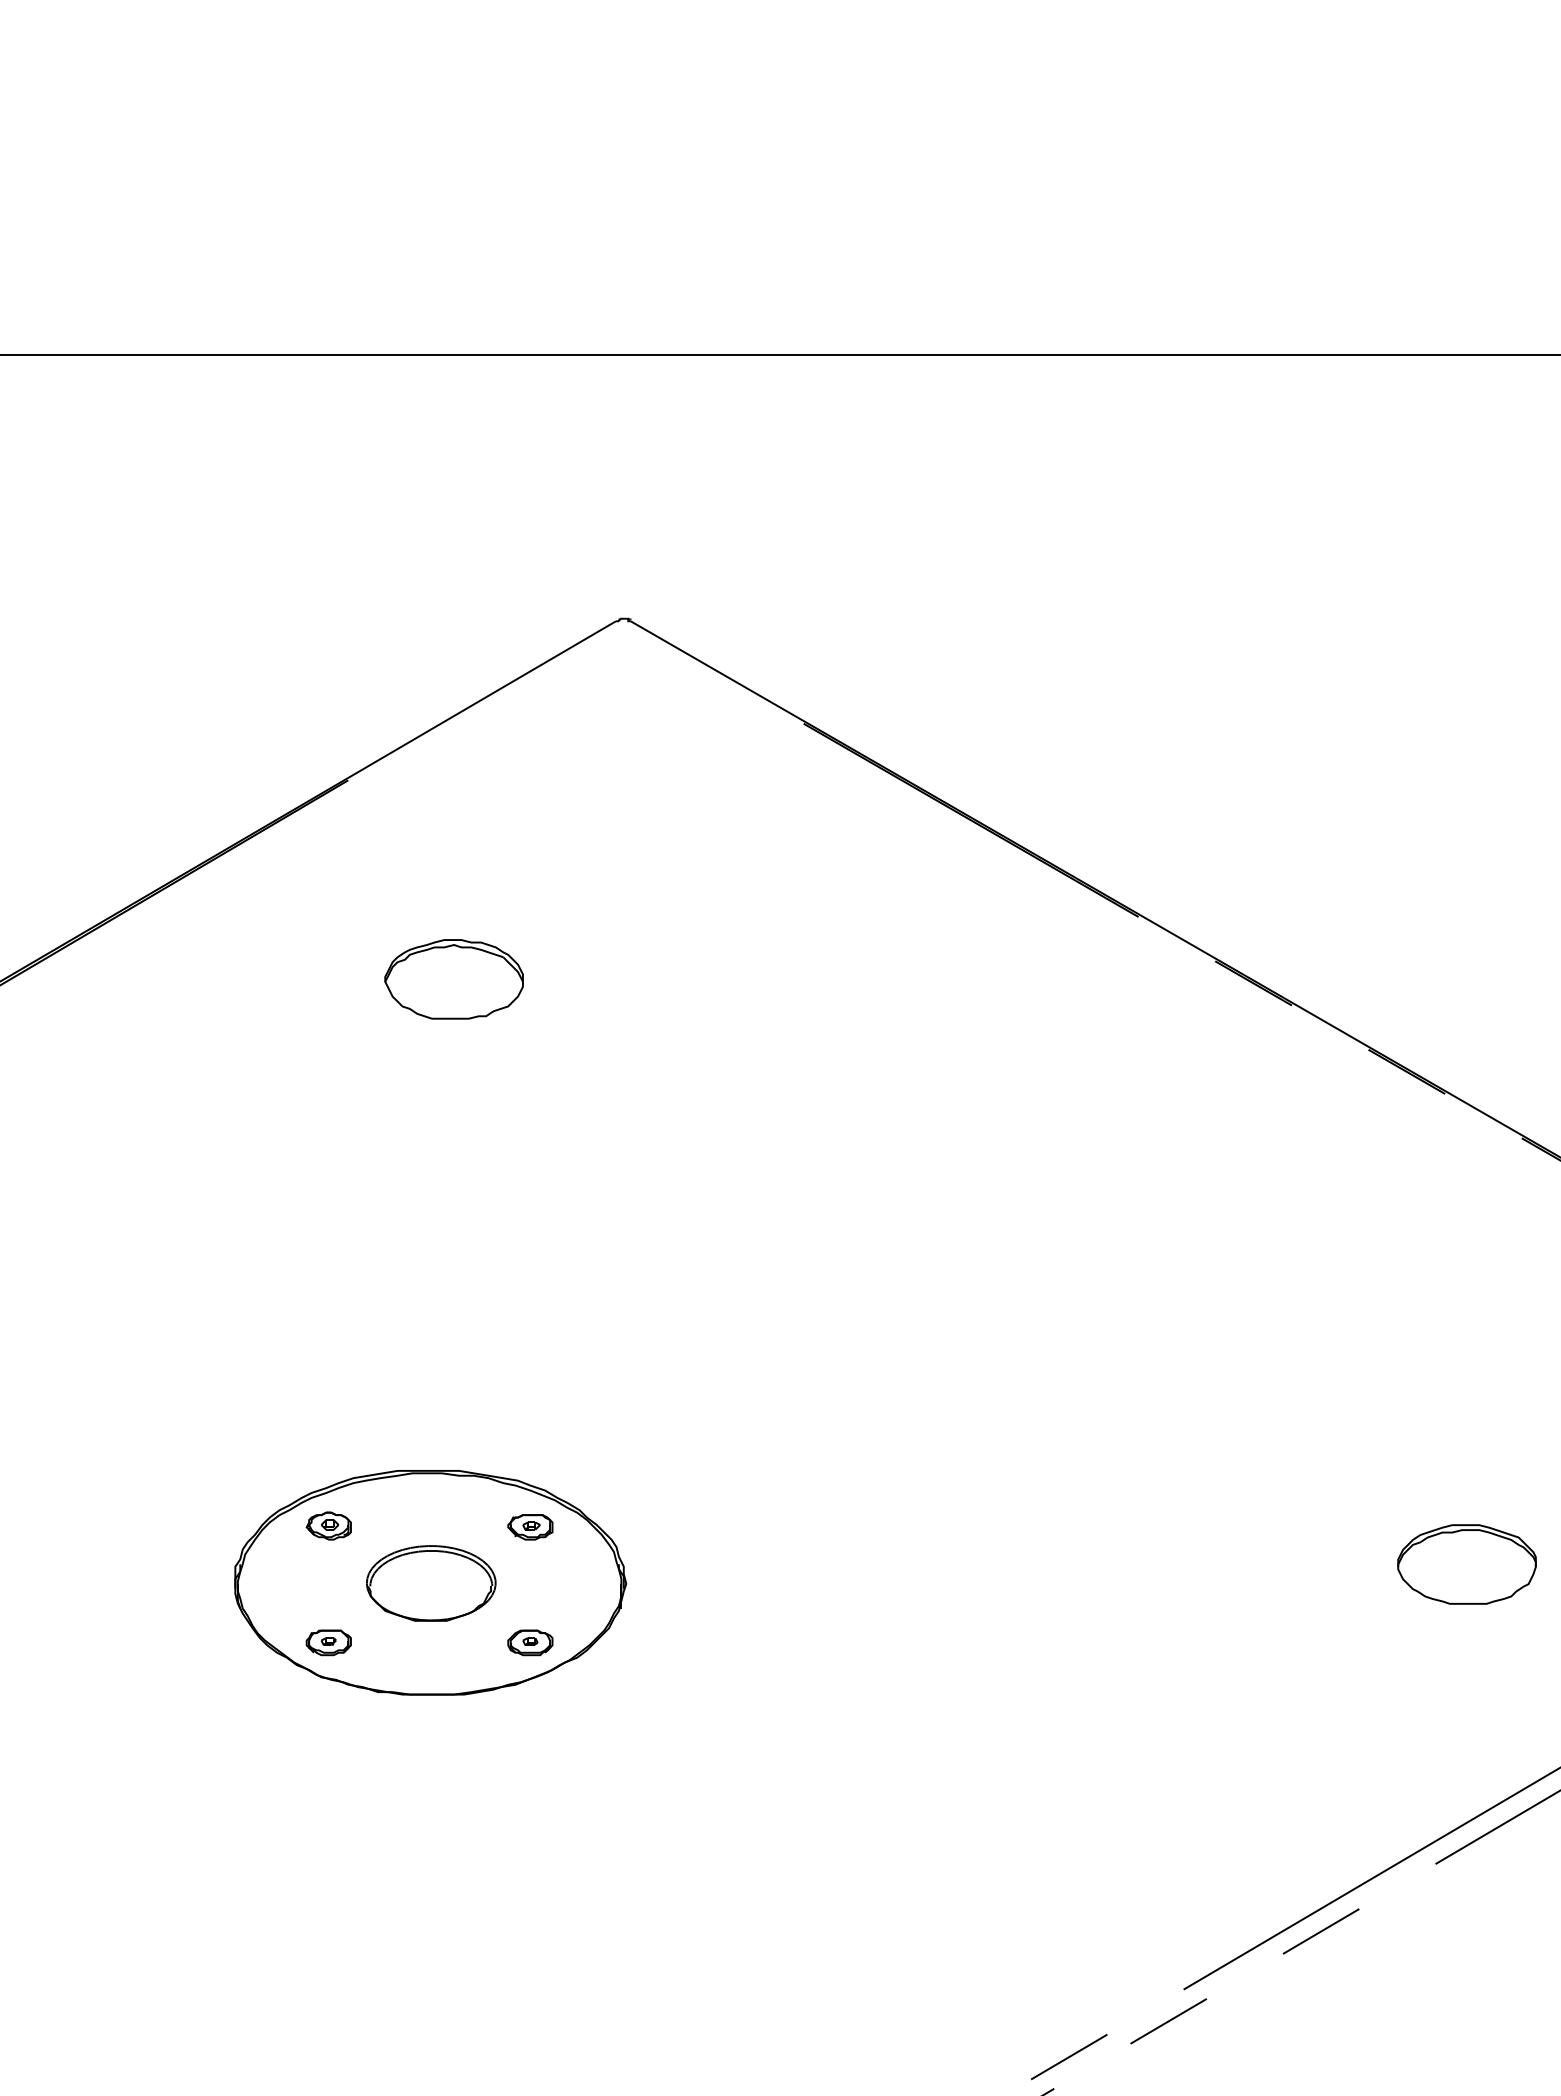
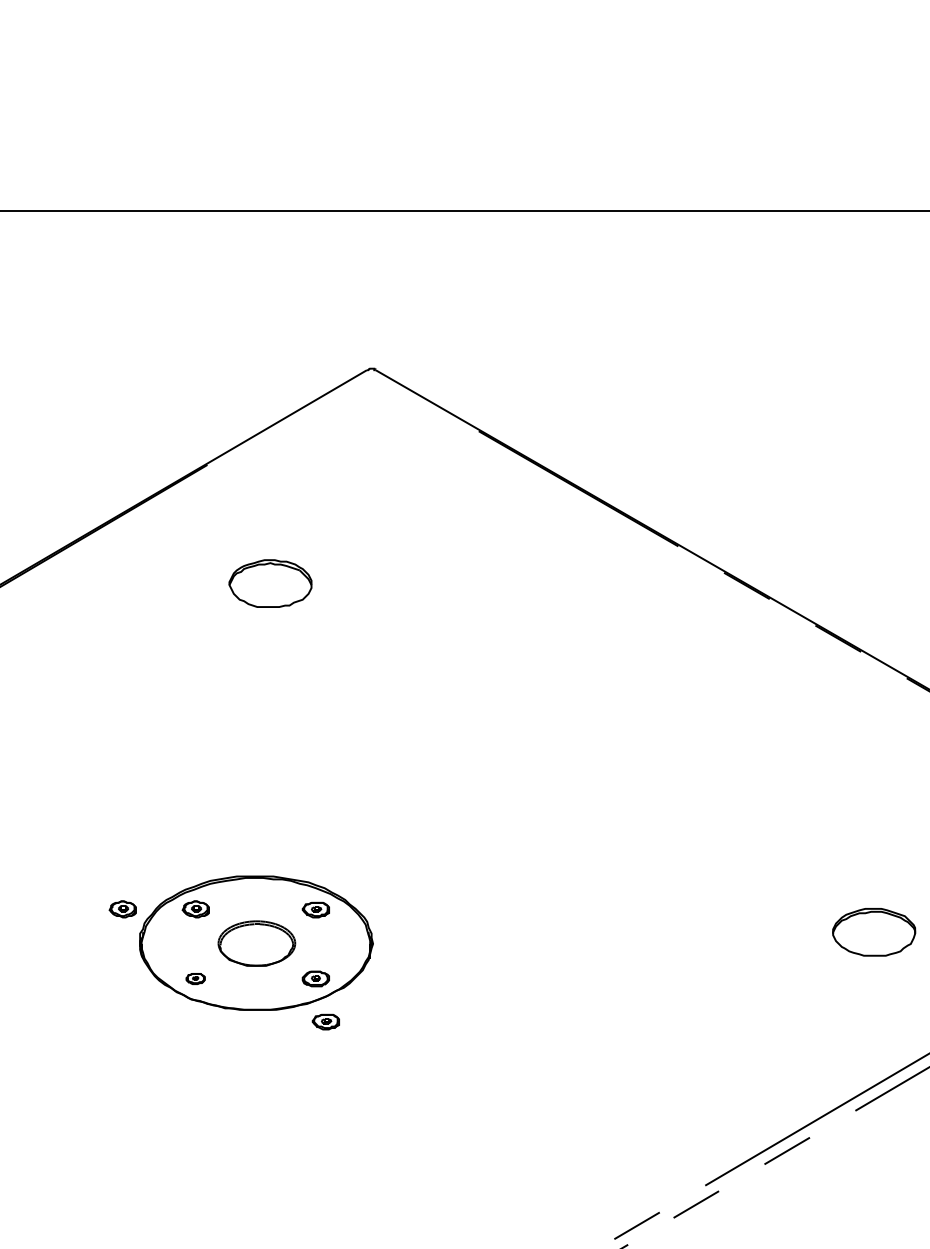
part: (205, 1526) -> (122, 909), added
part: (328, 1642) -> (195, 978), size x0.7
part: (546, 1714) -> (325, 1021), added

